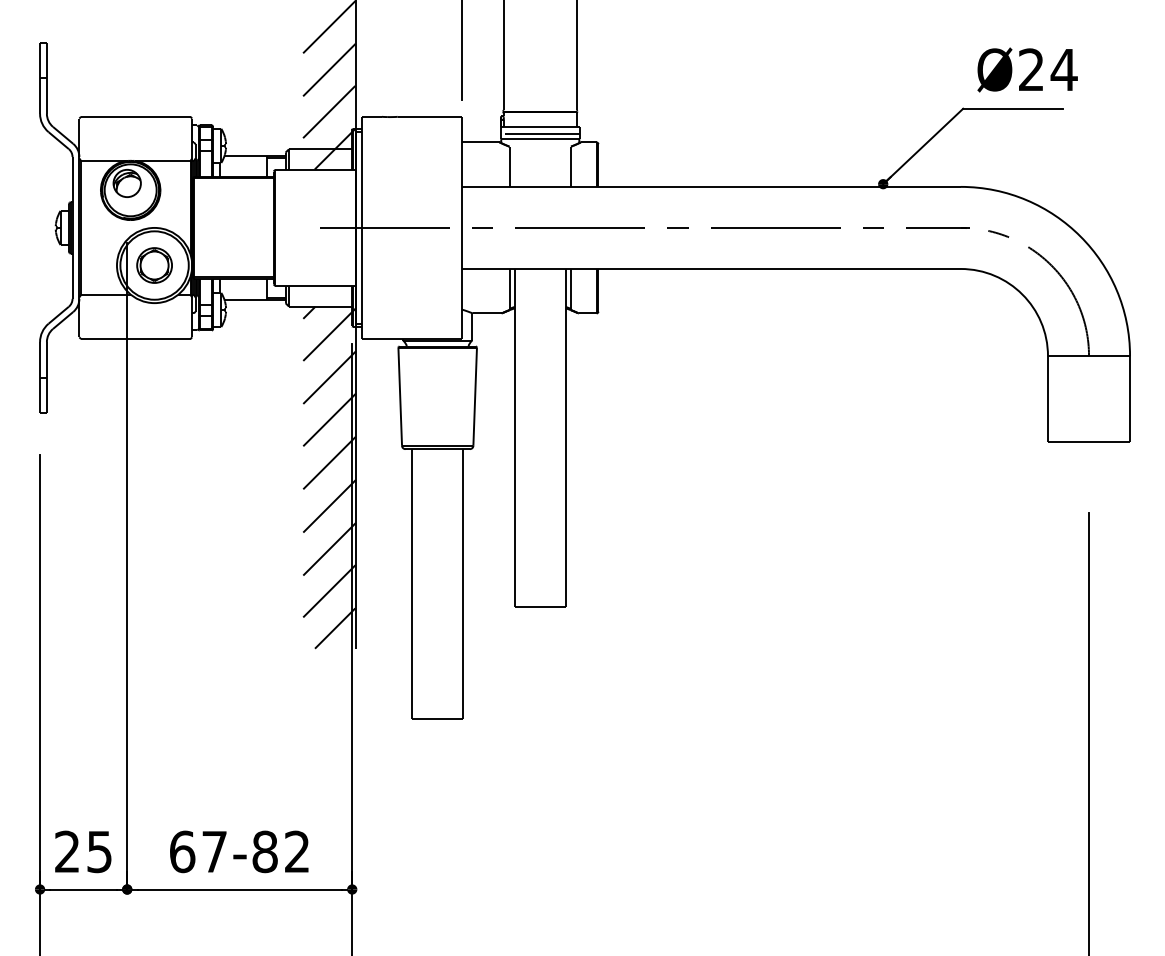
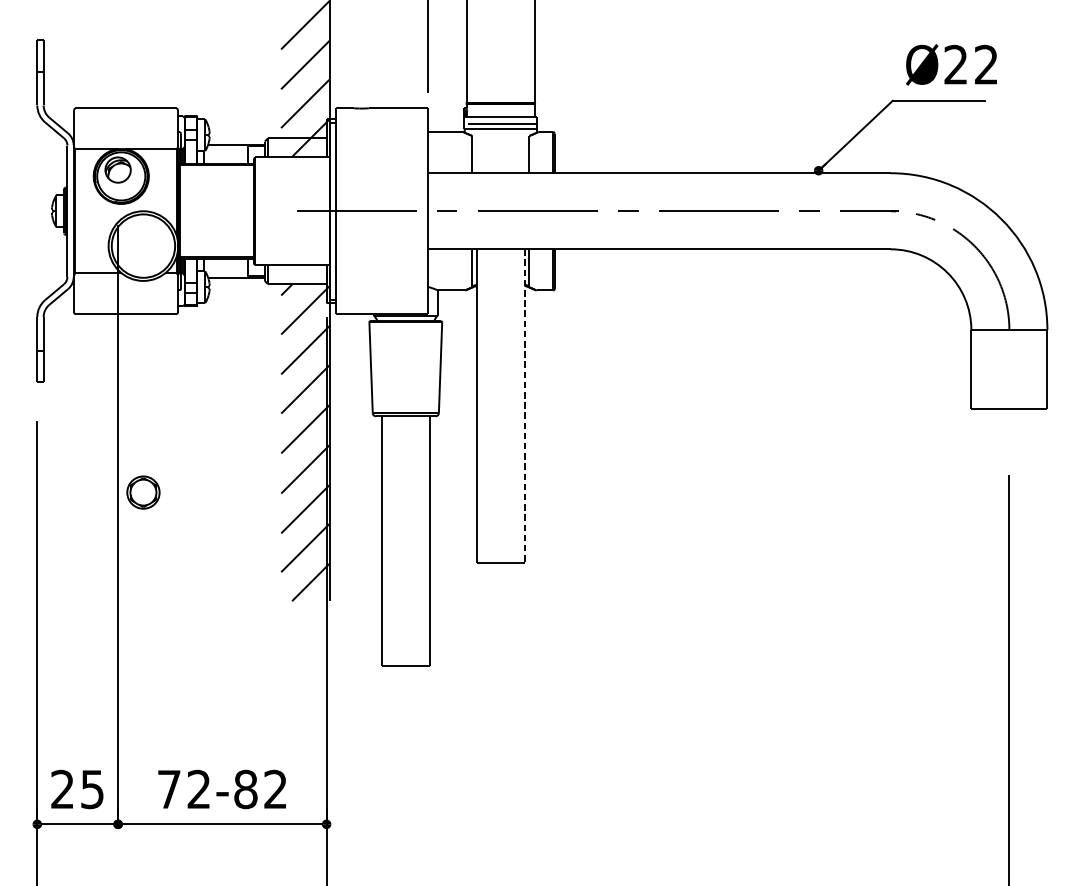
text: (1063, 69) -> (985, 64), Ø24 -> Ø22
part: (154, 265) -> (143, 492), moved
line: (565, 438) -> (524, 406), solid -> dashed
text: (198, 851) -> (184, 789), 67-82 -> 72-82

